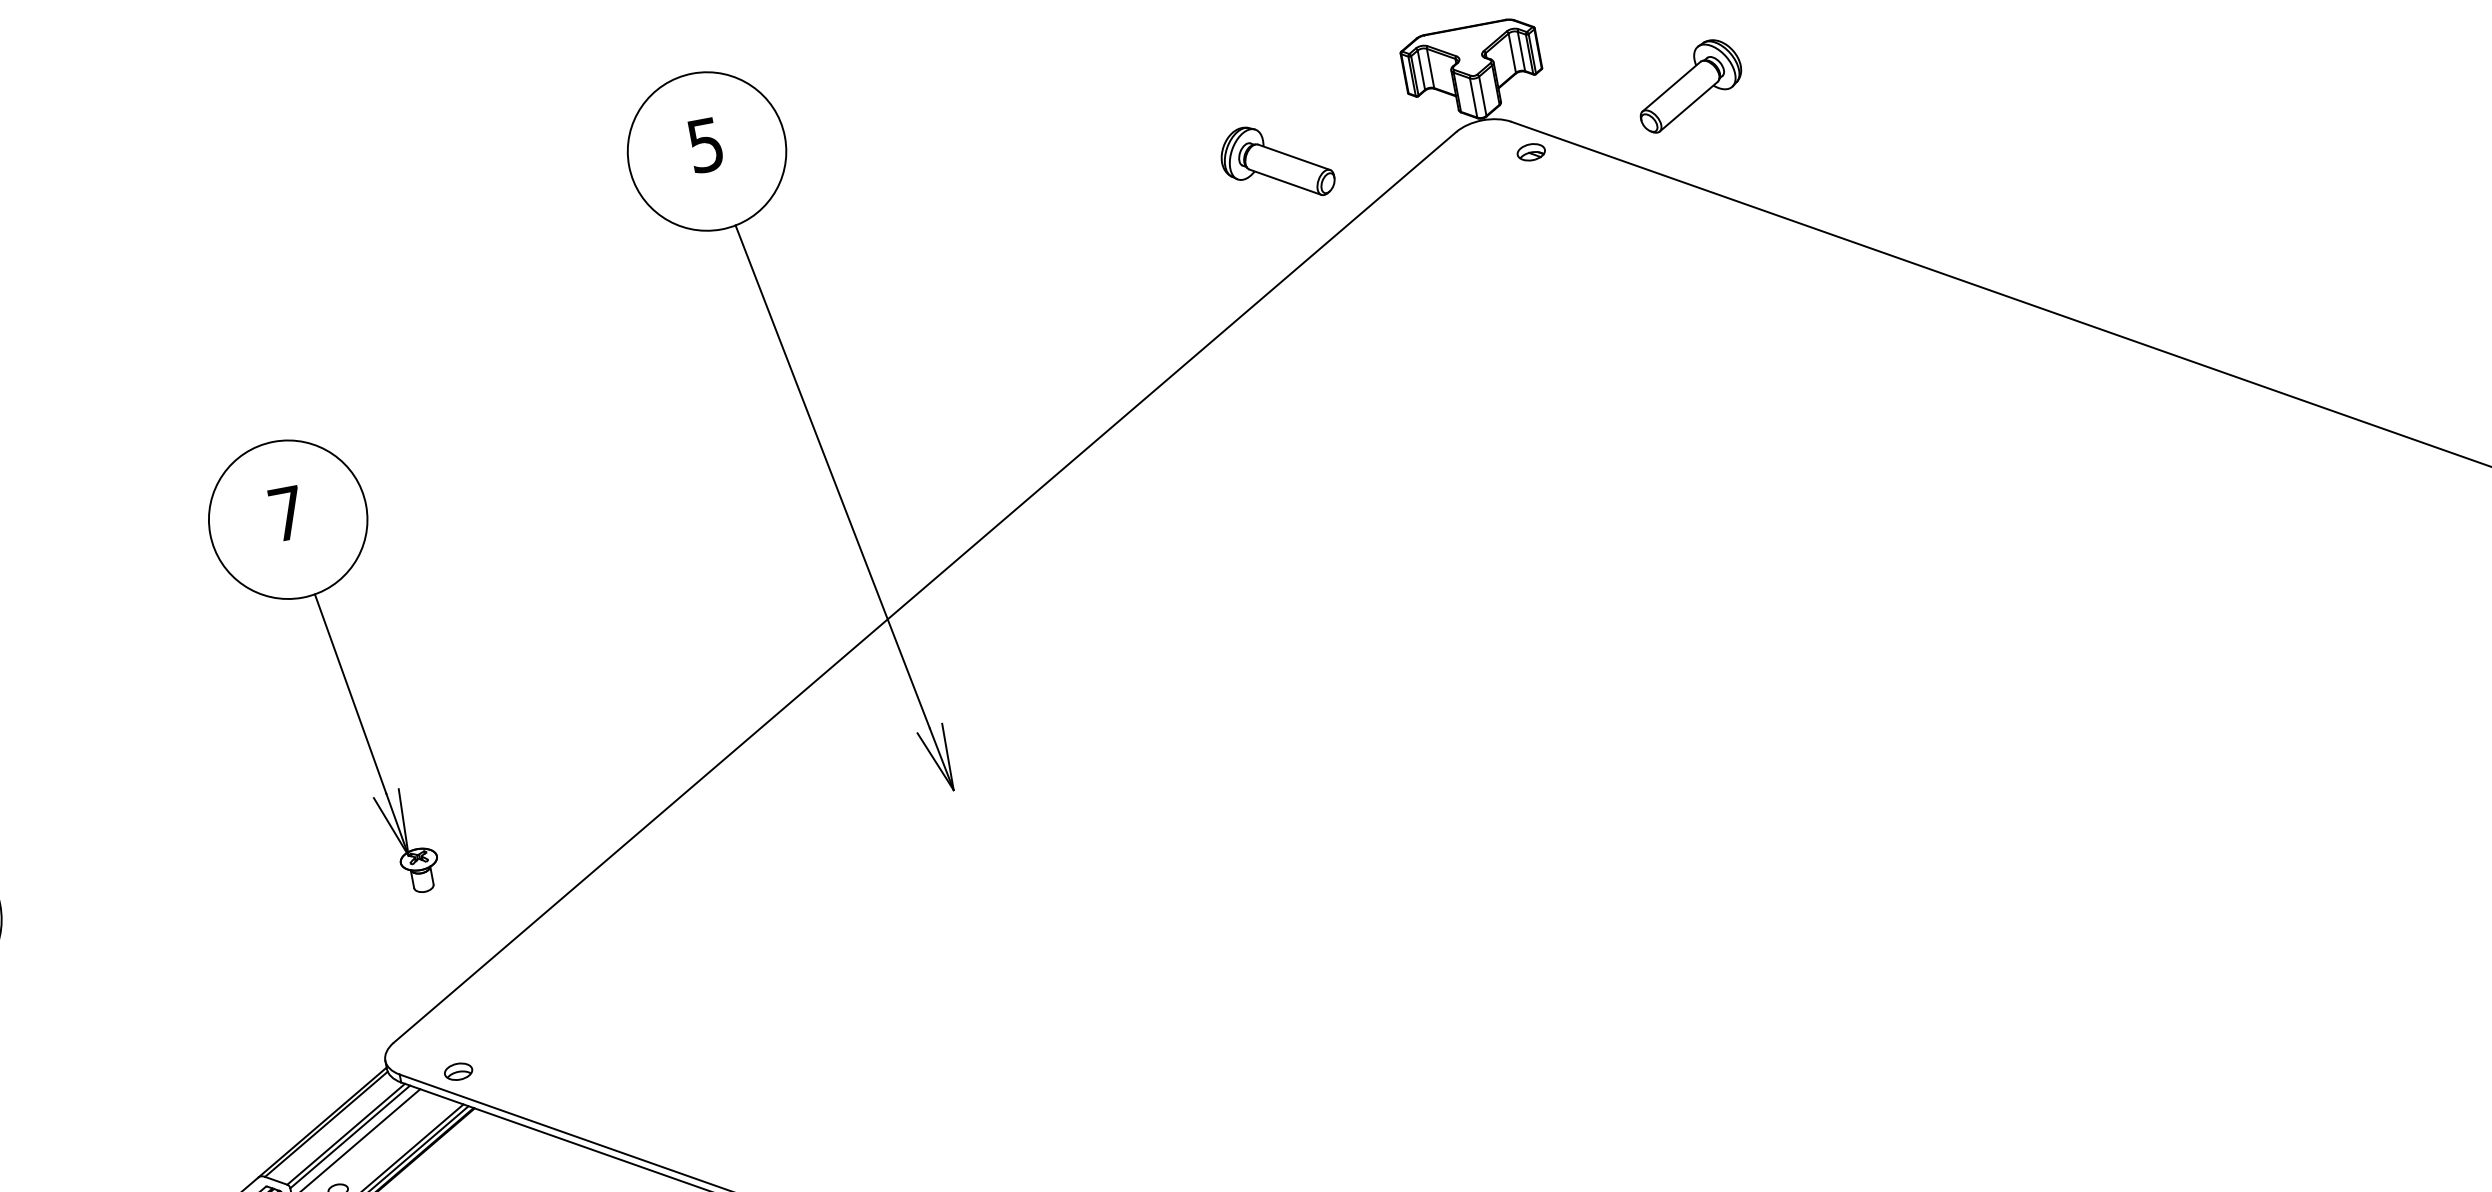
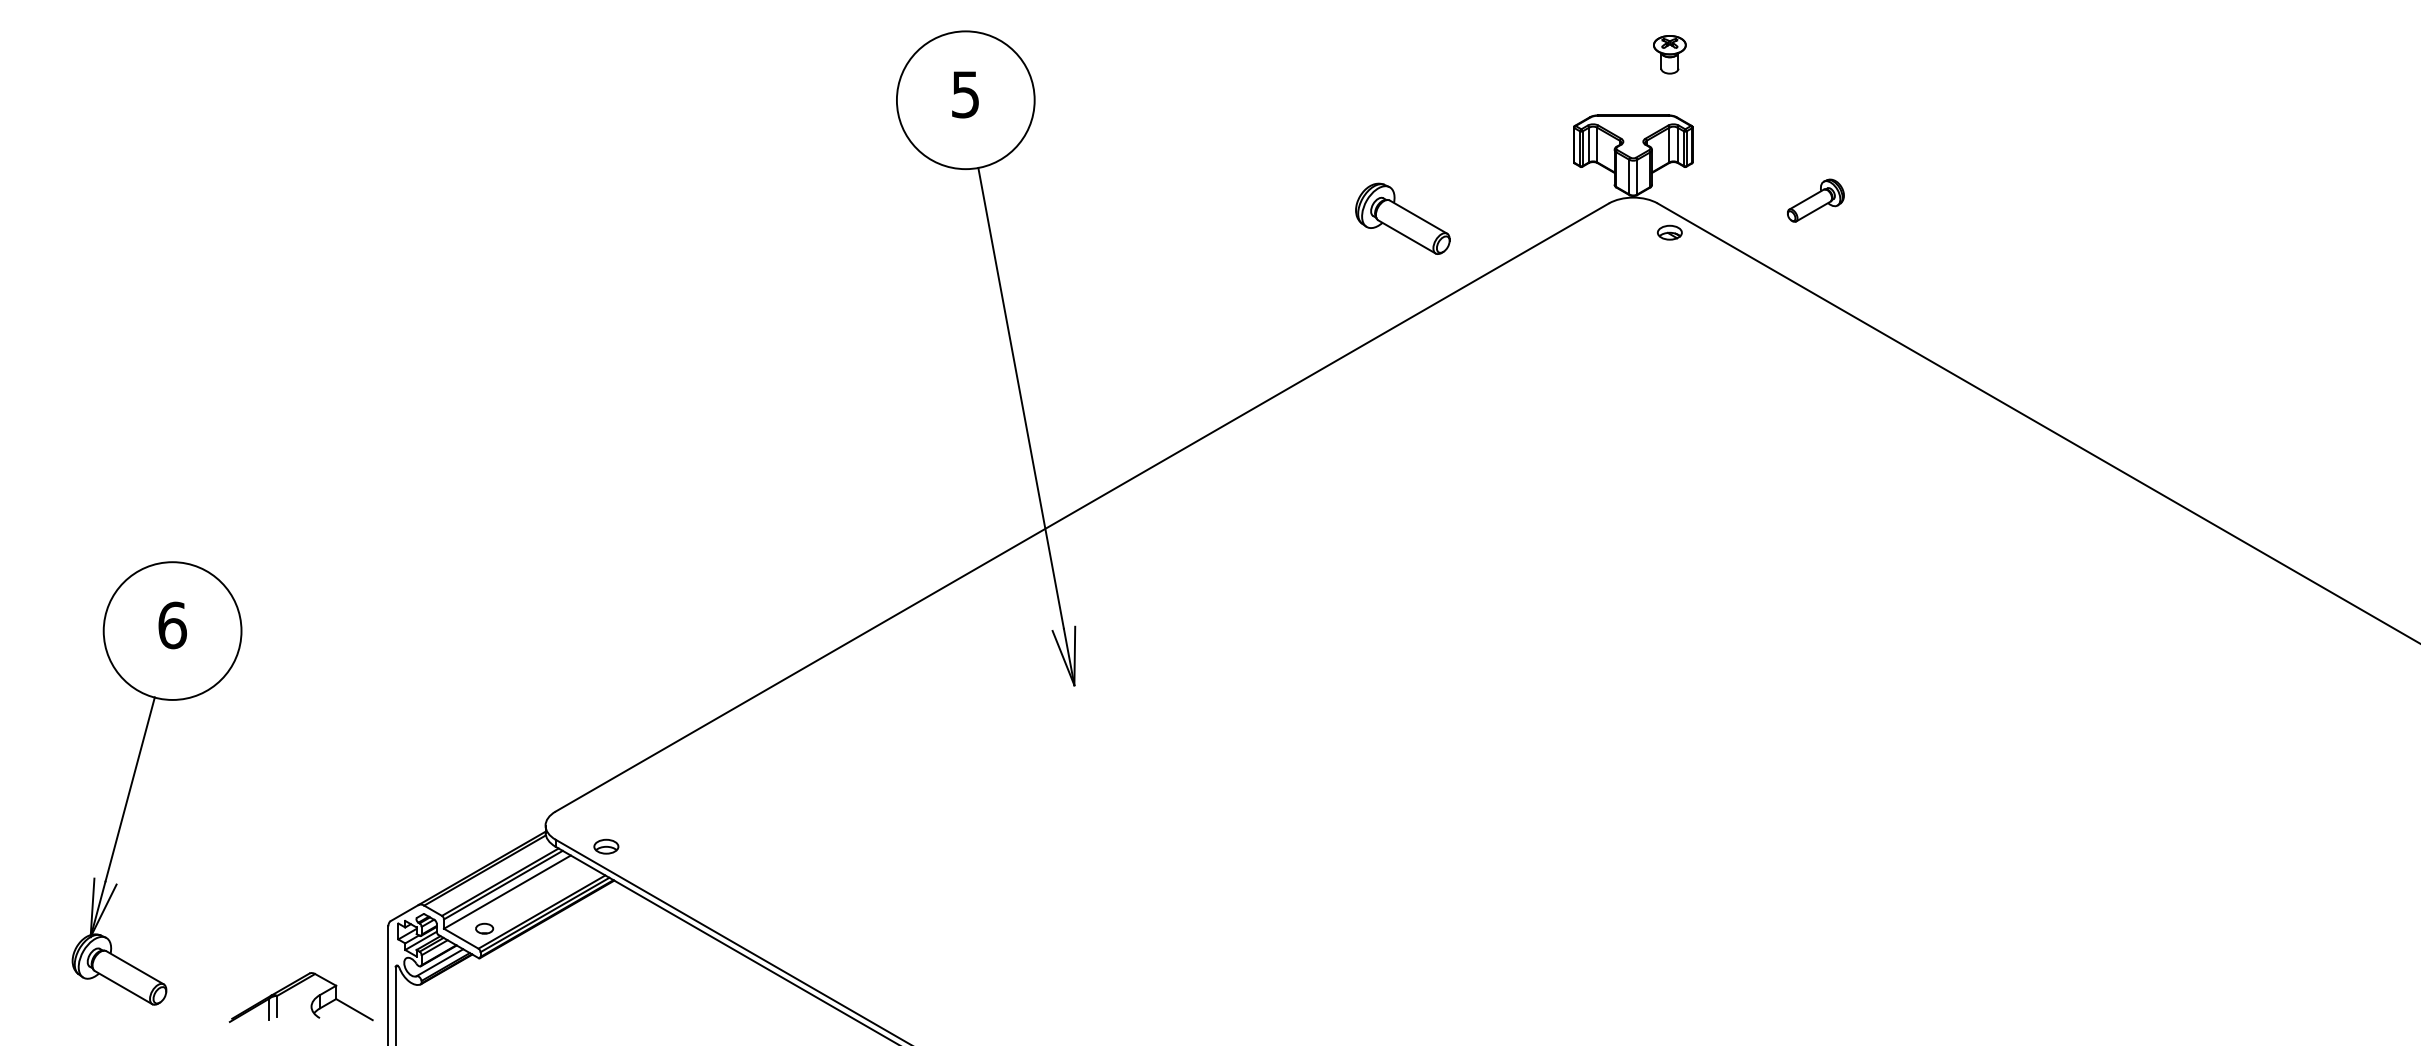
part: (1689, 85) -> (1815, 200), size x0.6
part: (1276, 162) -> (1402, 218), moved
part: (340, 668) -> (569, 483), removed

